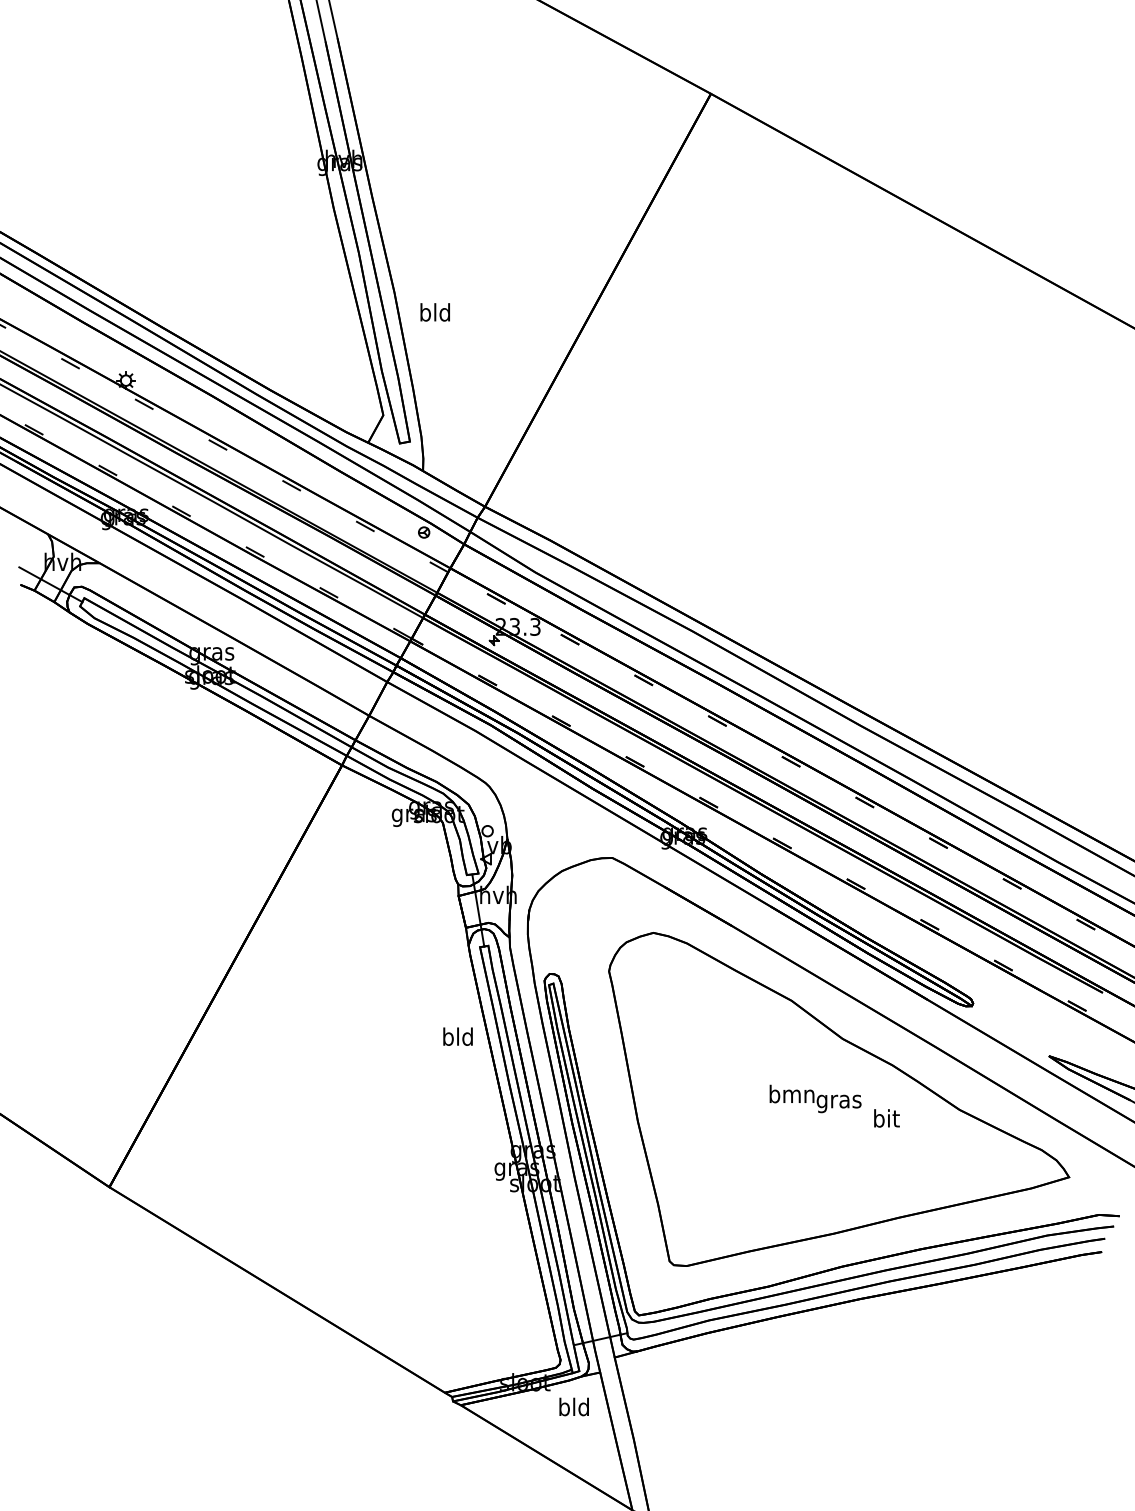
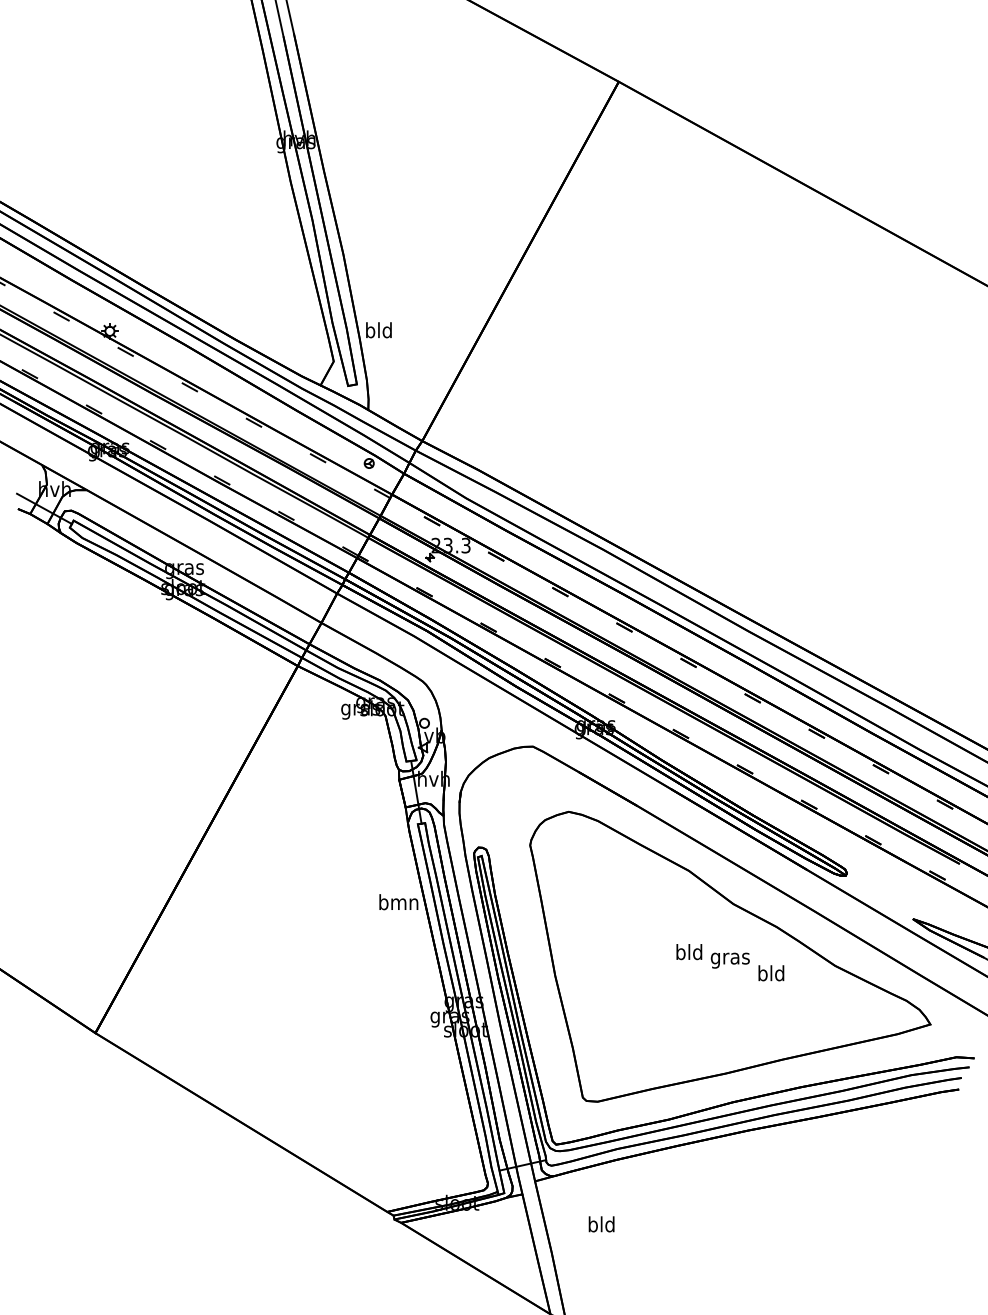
text: (434, 312) -> (378, 330), moved
text: (457, 1036) -> (398, 901), bld -> bmn
text: (791, 1093) -> (688, 951), bmn -> bld
text: (886, 1118) -> (771, 973), bit -> bld
text: (573, 1406) -> (601, 1223), moved

